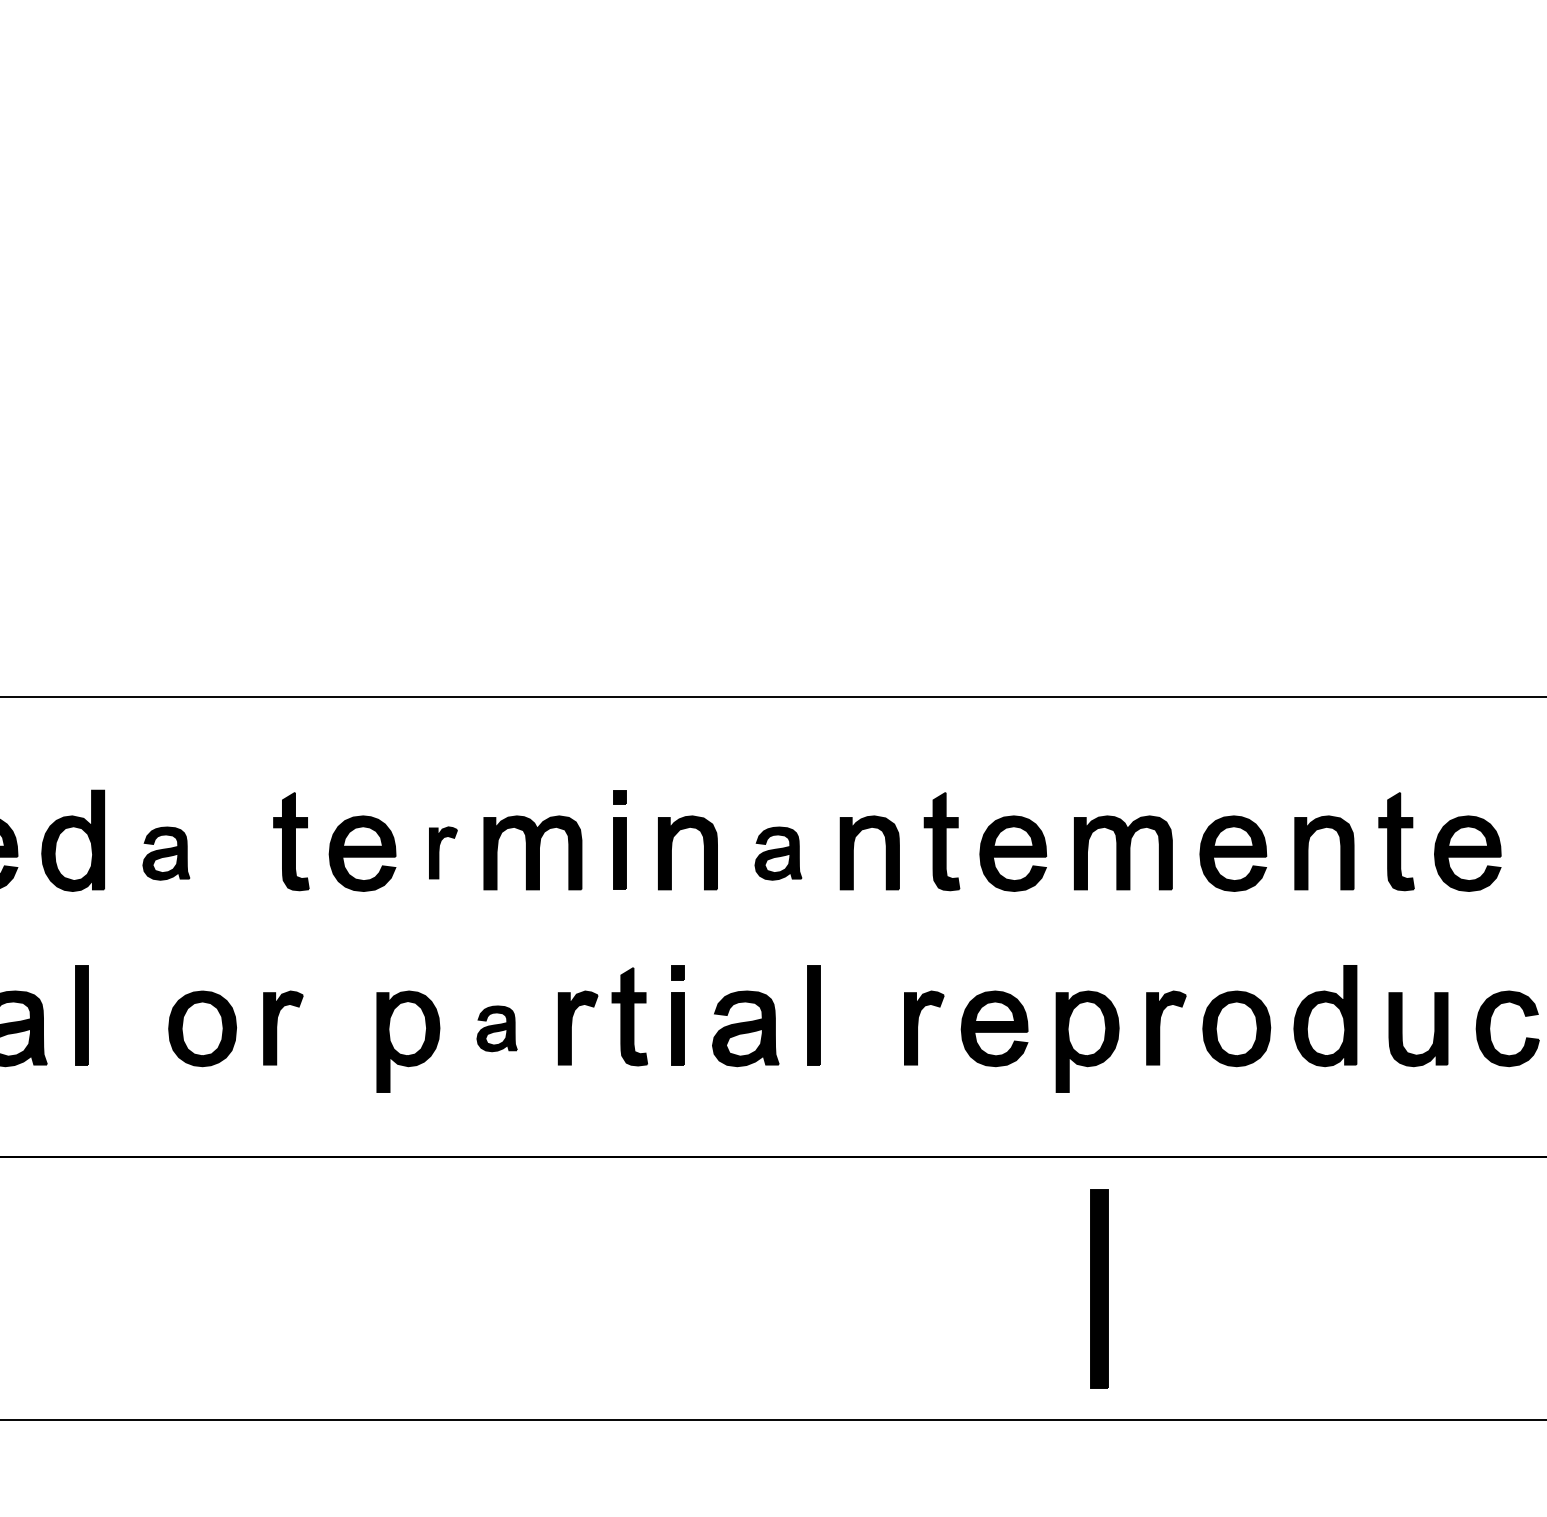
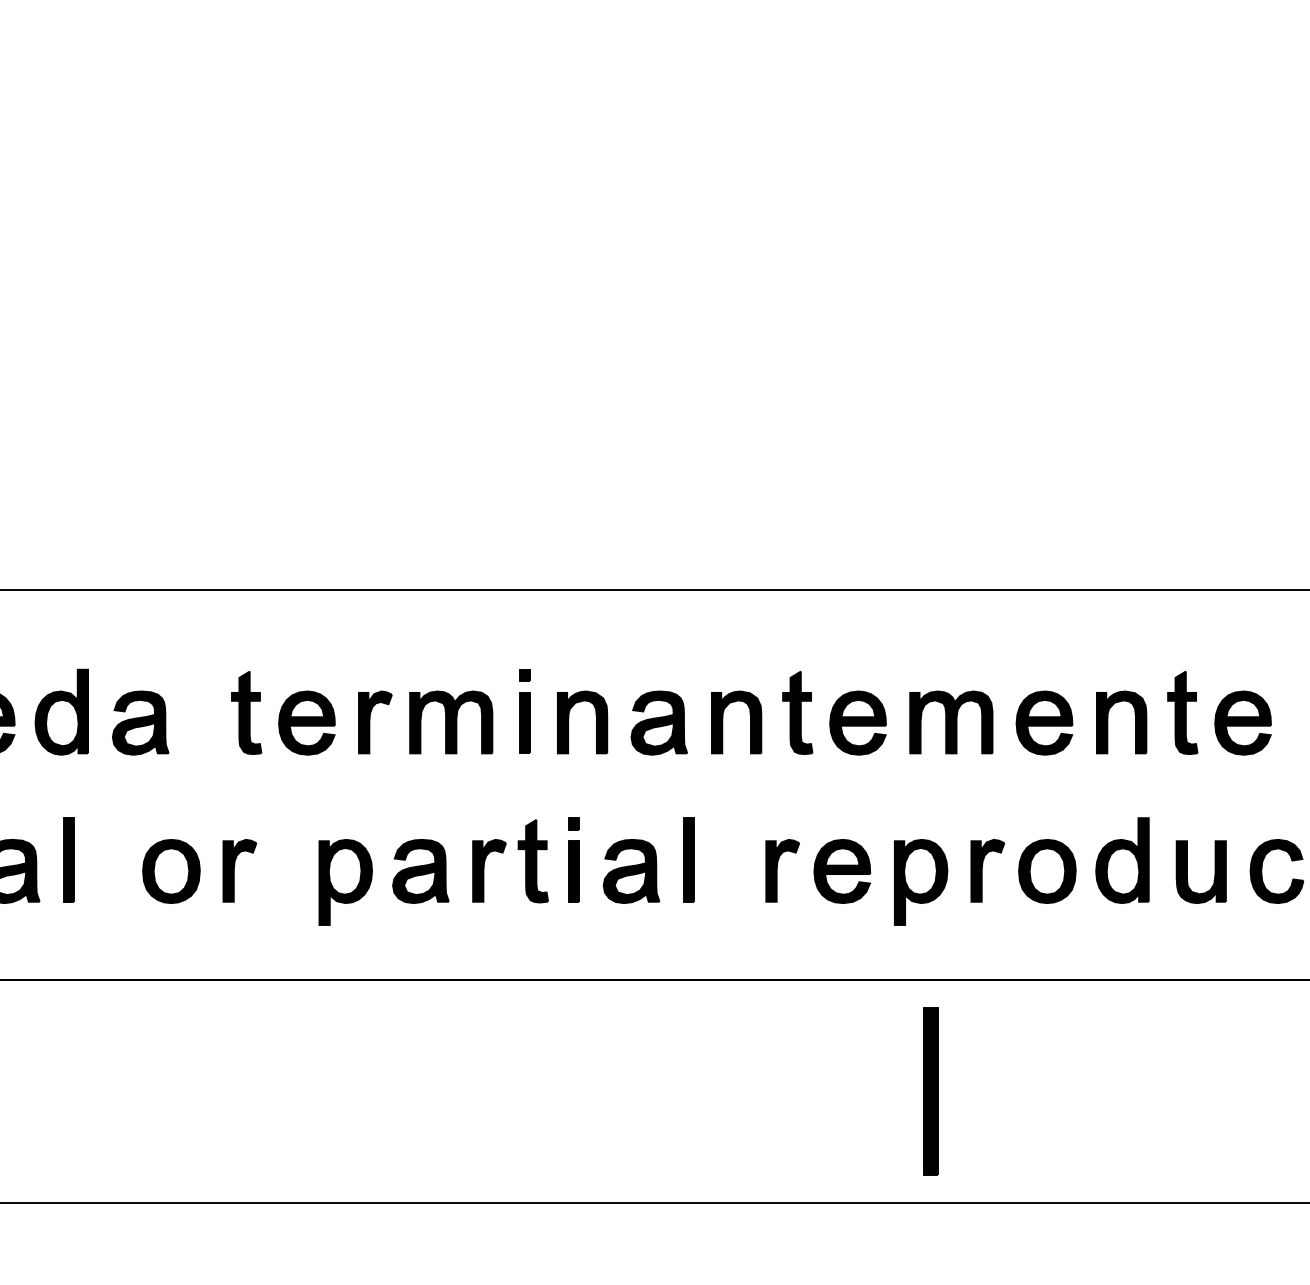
part: (166, 852) -> (140, 722), size x1.43
part: (443, 852) -> (375, 722), size x1.43
part: (777, 852) -> (658, 722), size x1.43
part: (496, 1028) -> (420, 871), size x1.67

